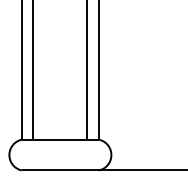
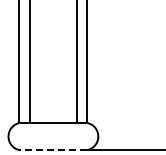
line: (60, 170) -> (53, 150), solid -> dashed

